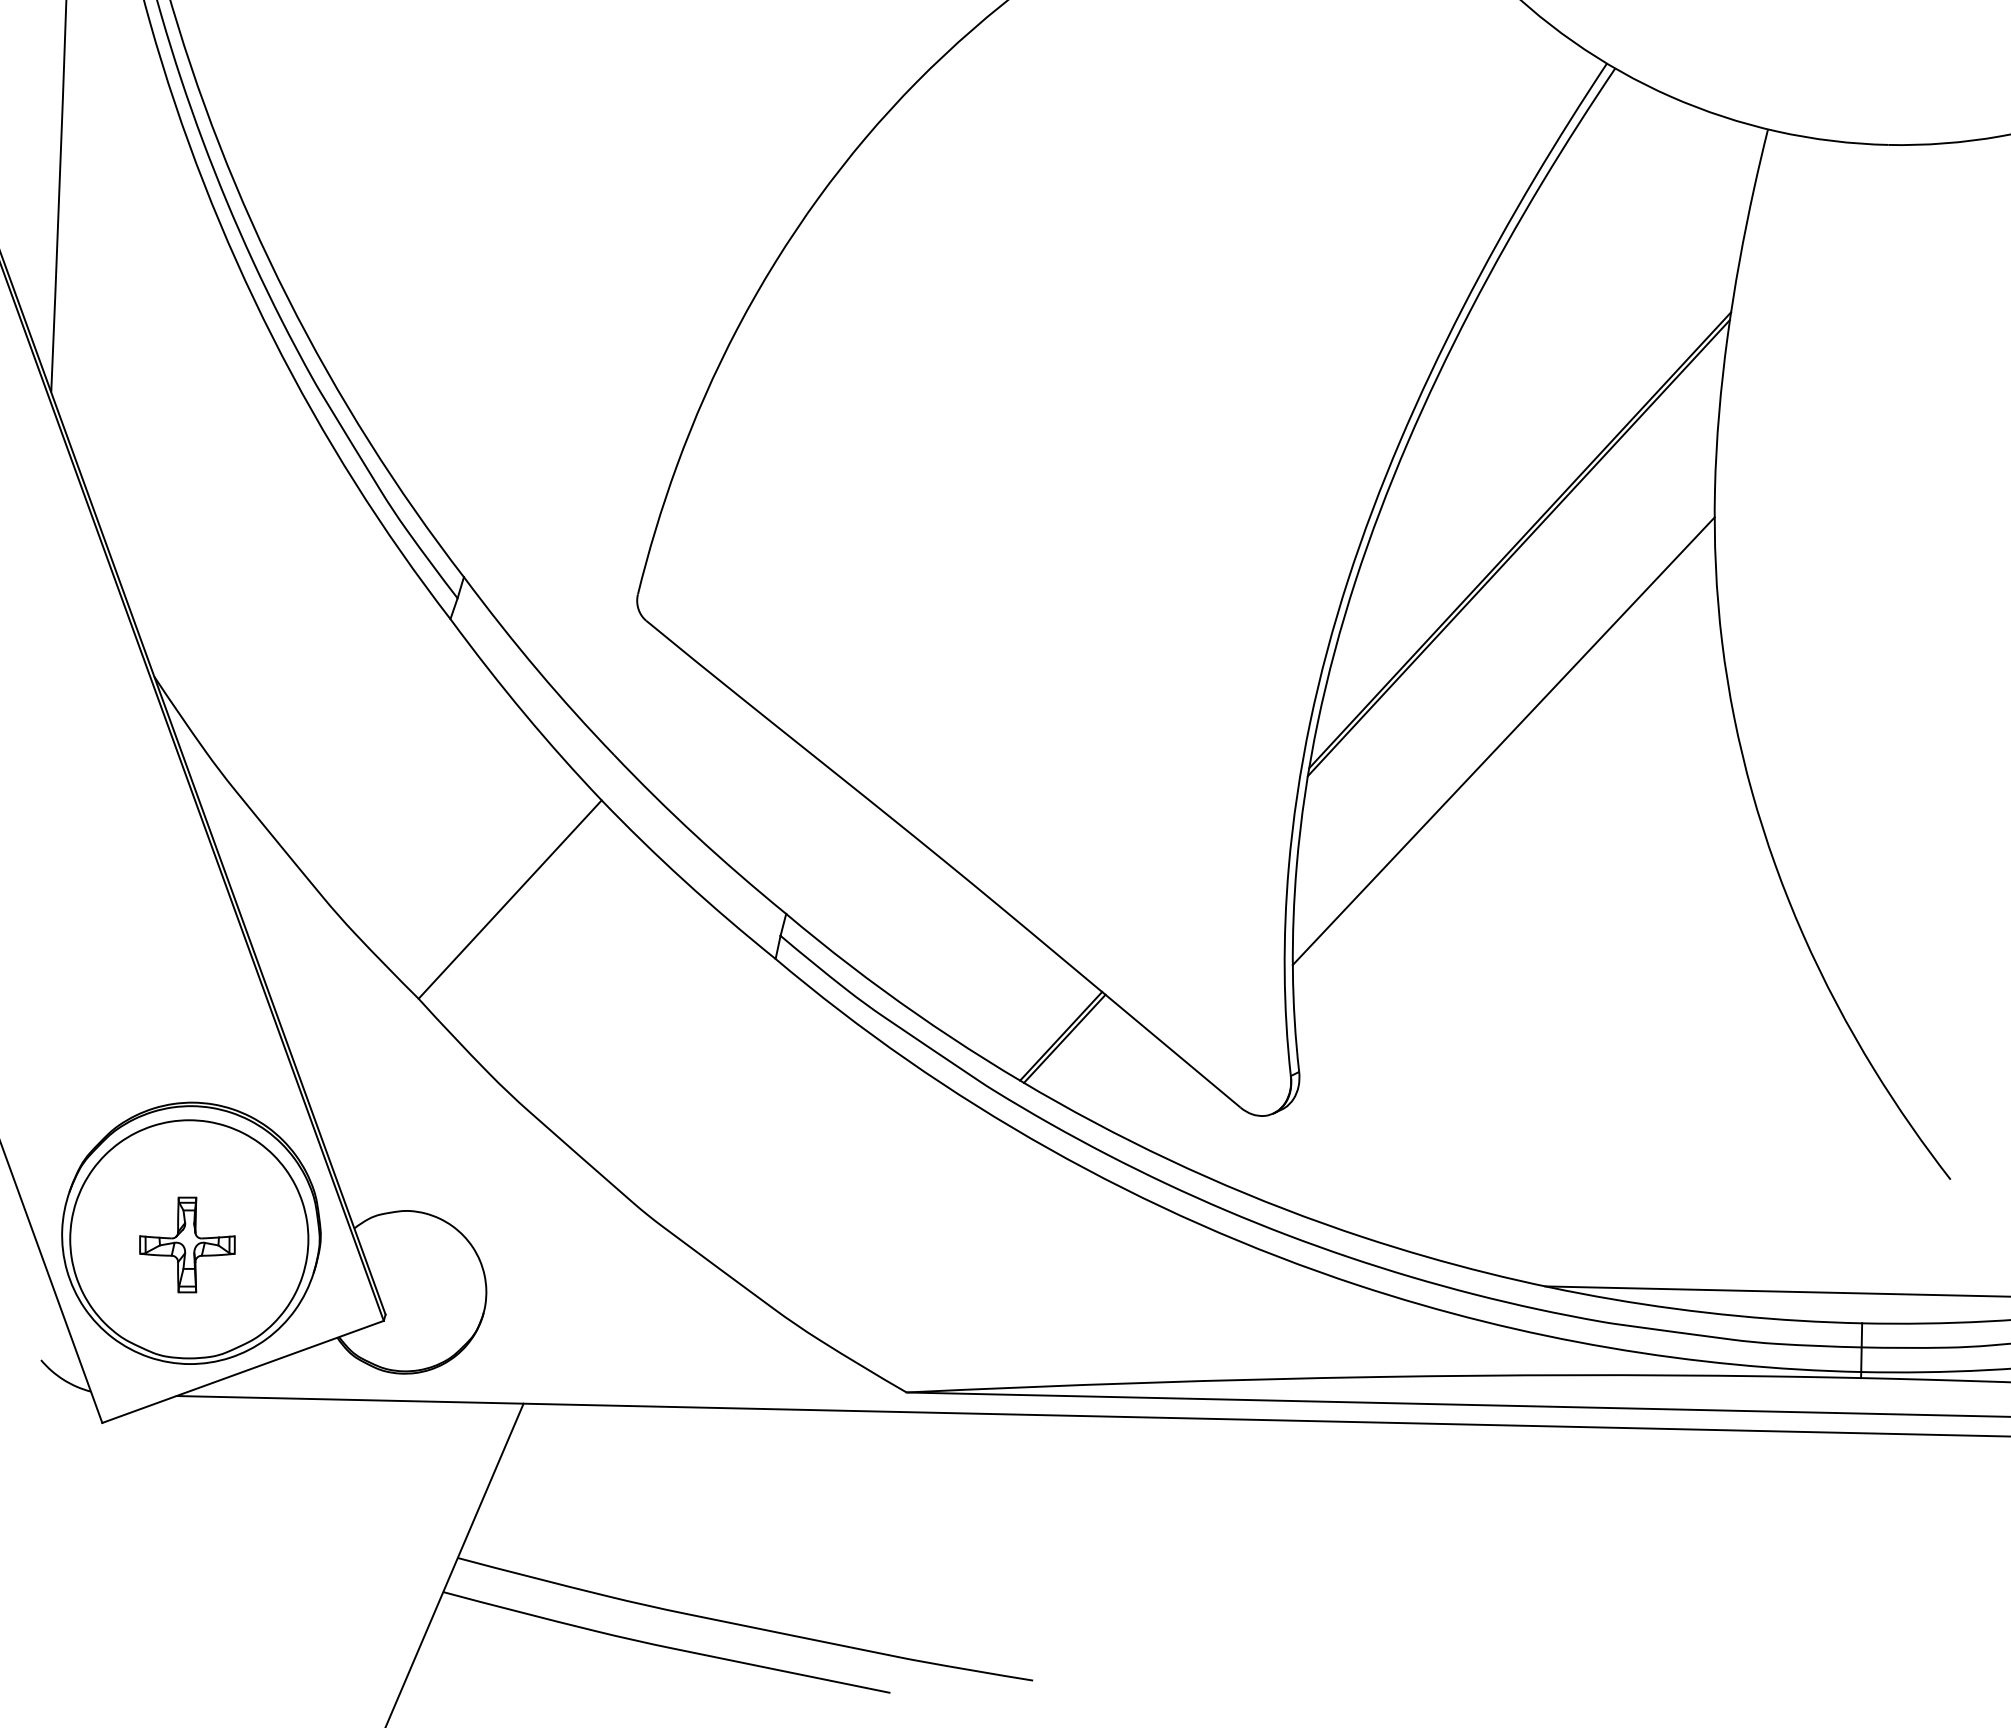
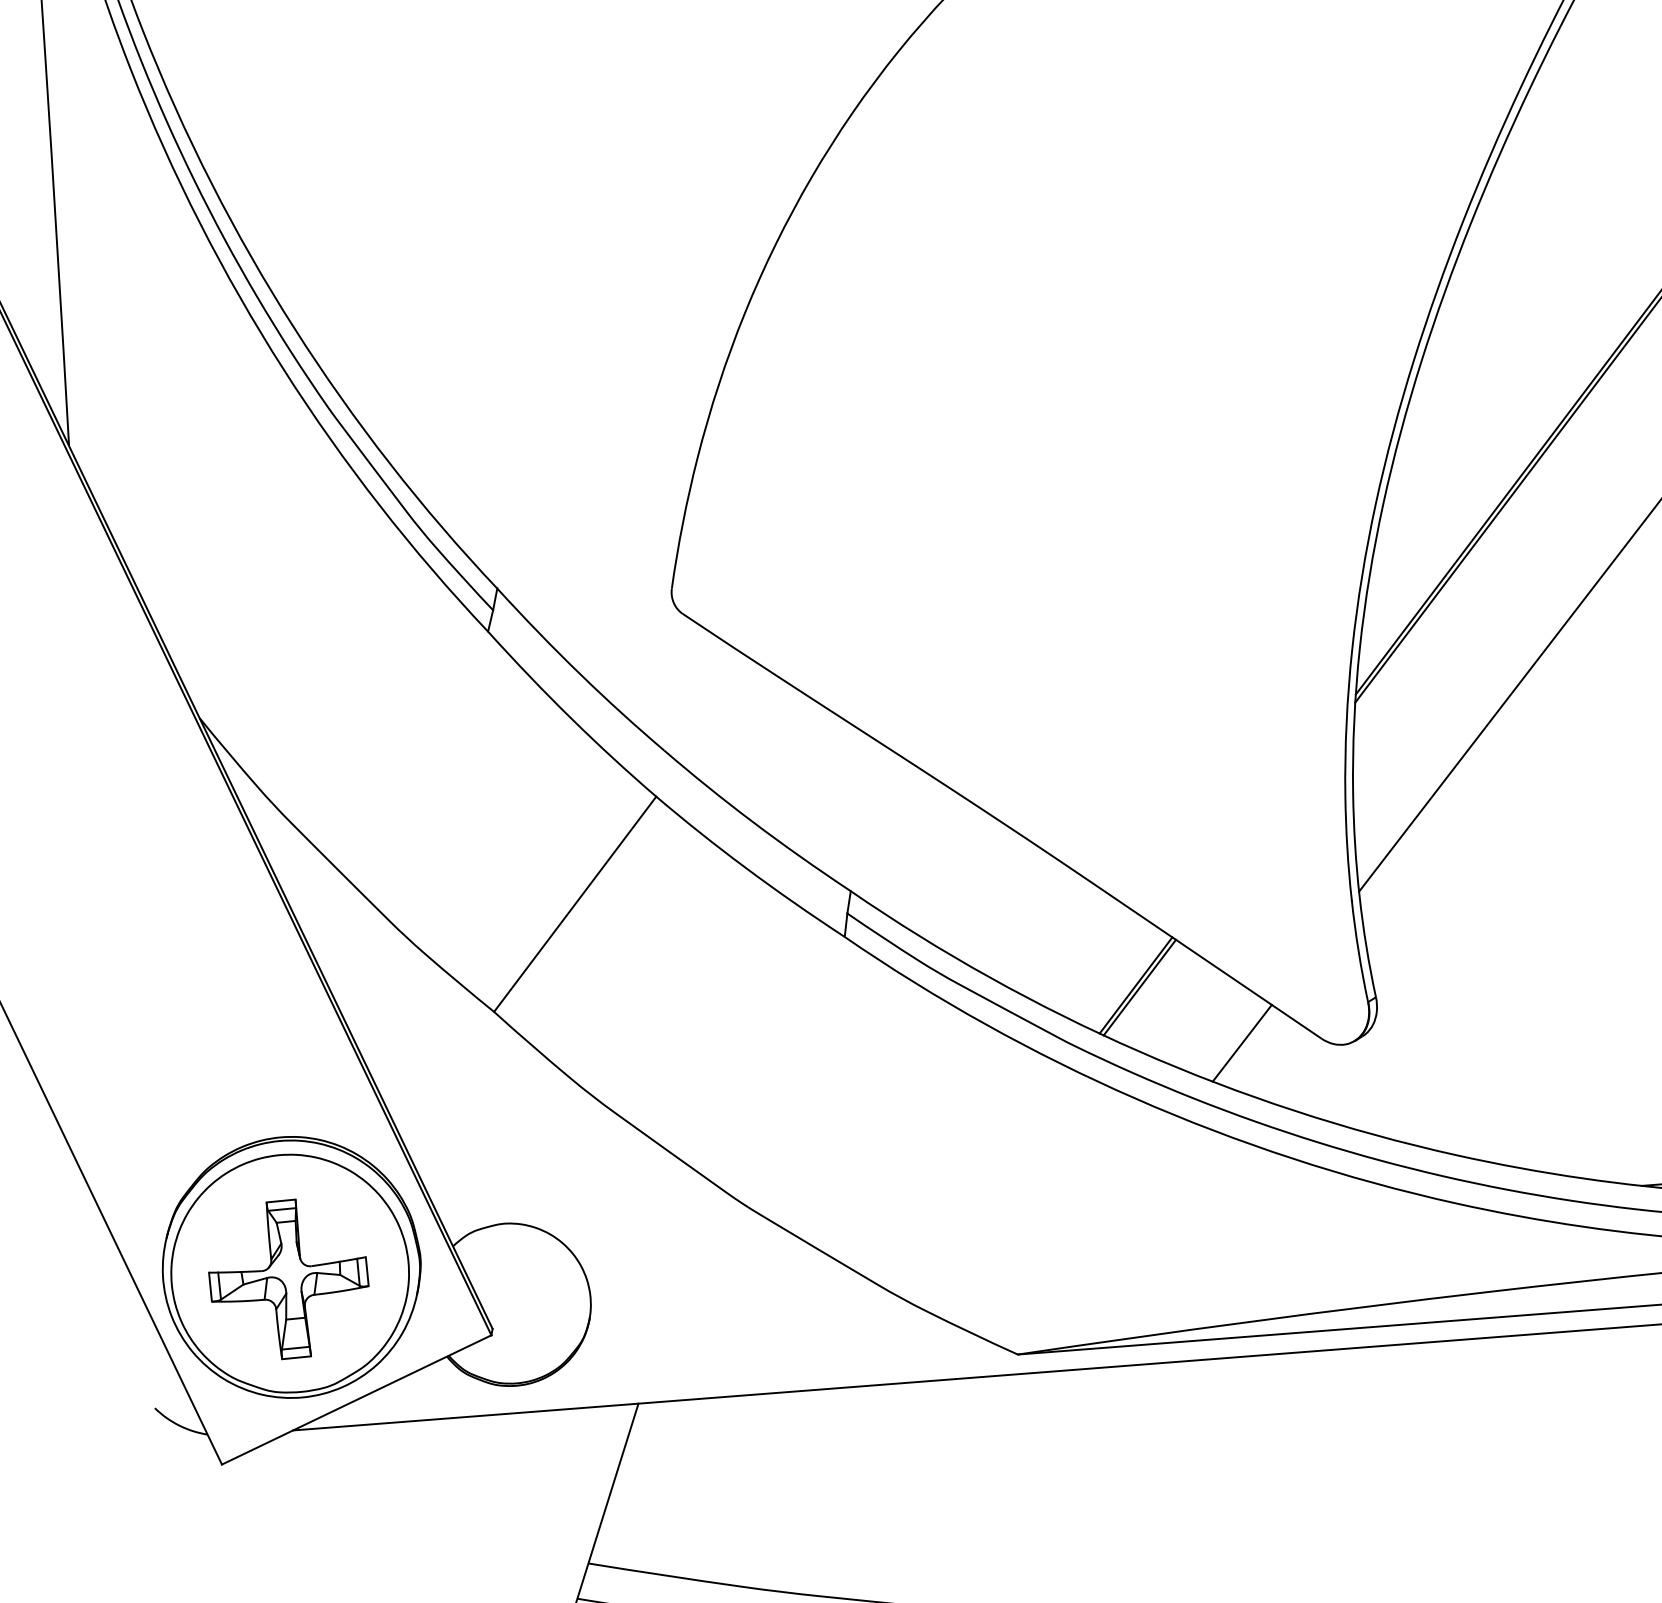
line: (1161, 1104) -> (1242, 1043), added
part: (187, 1244) -> (288, 1278), size x1.67

